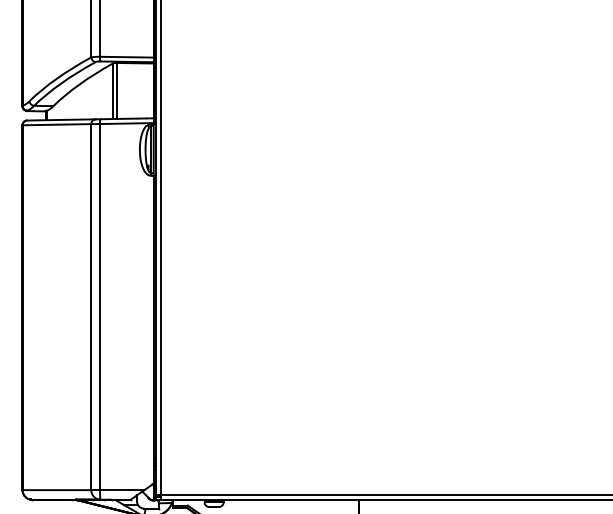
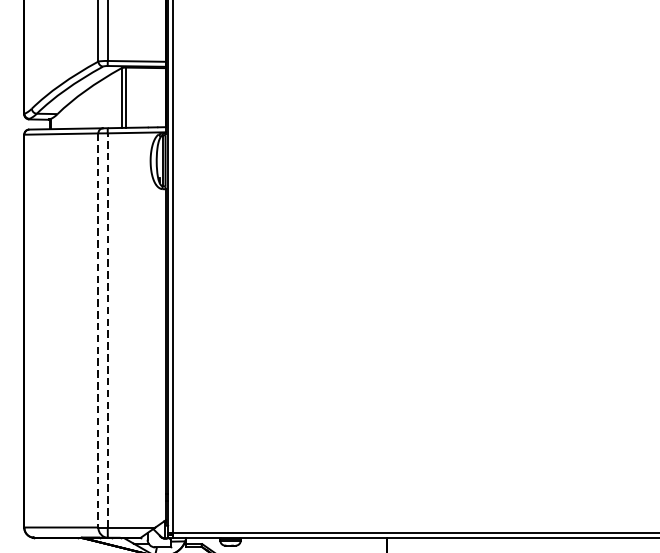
line: (100, 306) -> (108, 329), solid -> dashed
line: (91, 307) -> (98, 330), solid -> dashed

